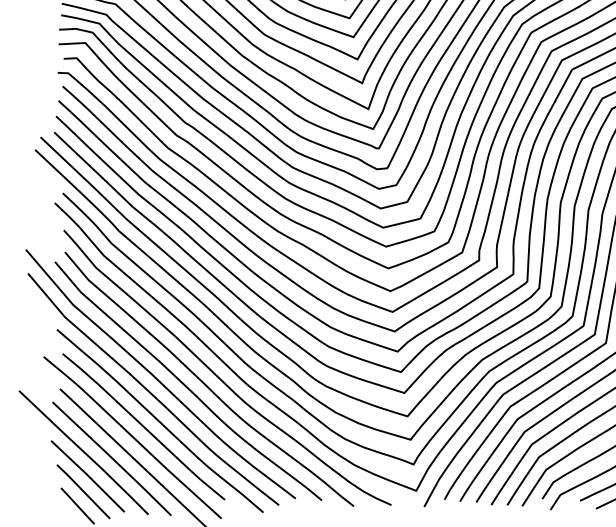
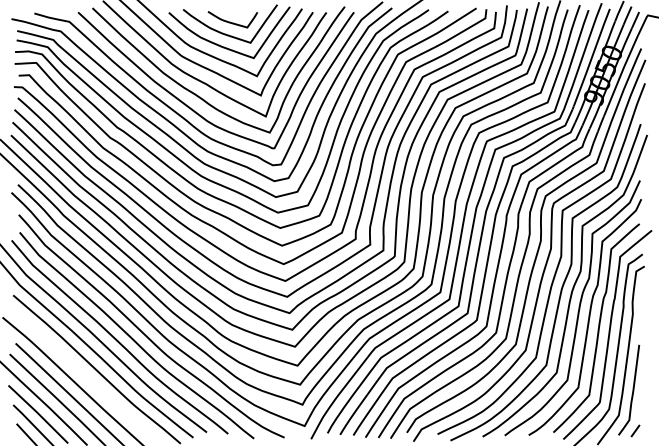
curve: (143, 425) -> (83, 373), removed

